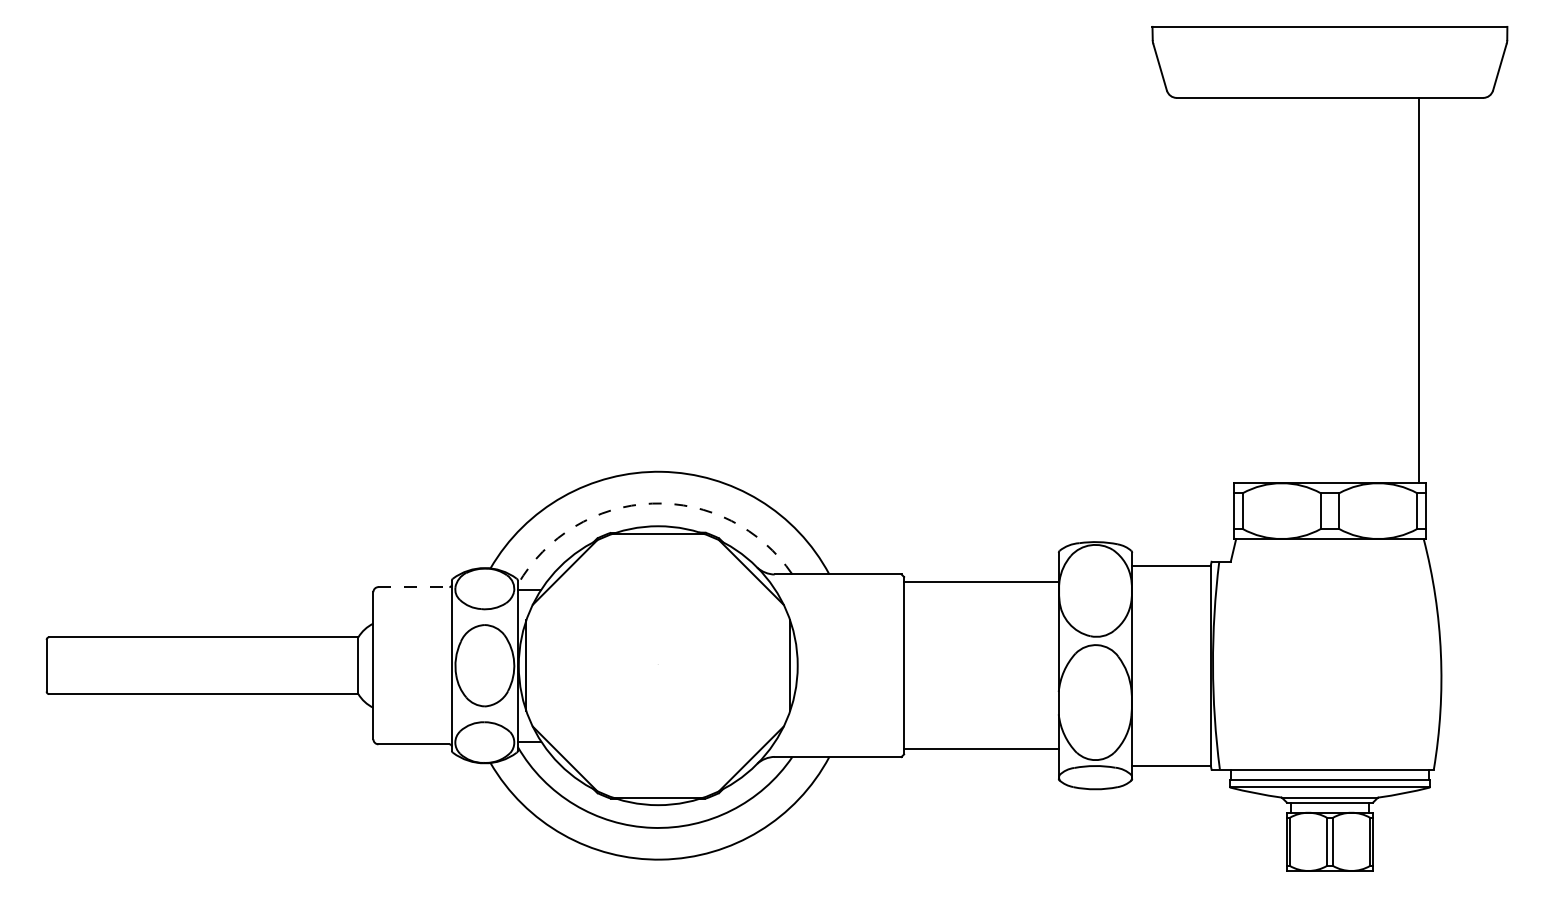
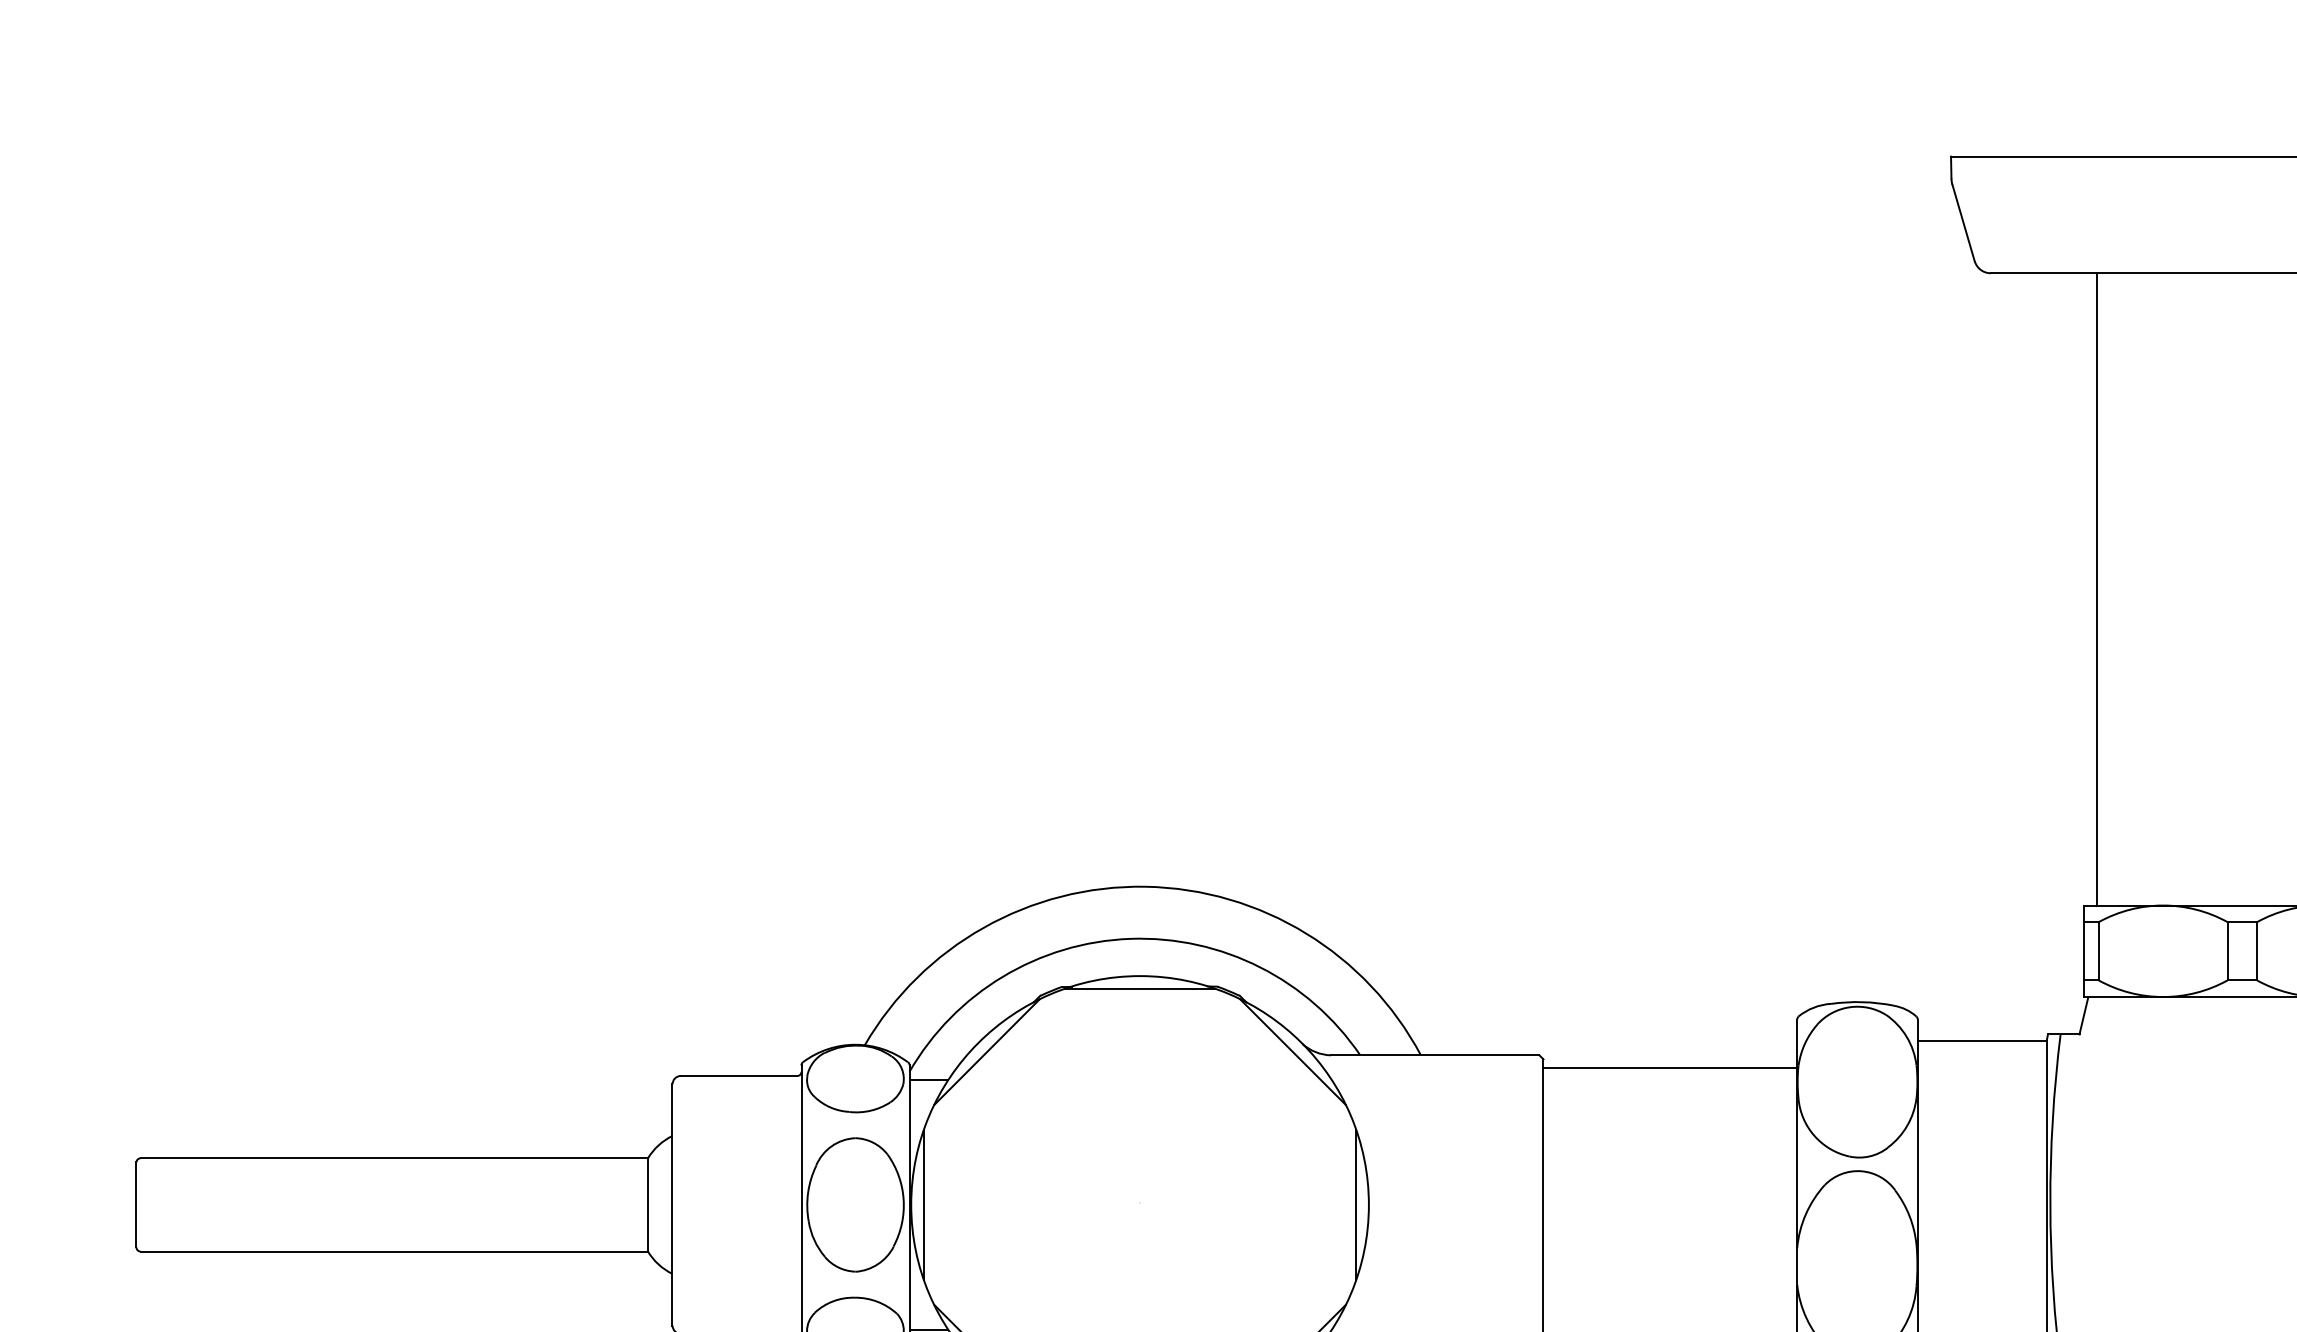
line: (1241, 290) -> (2097, 589), added
arc: (652, 503) -> (1130, 938), dashed -> solid
line: (414, 587) -> (740, 1076), dashed -> solid

